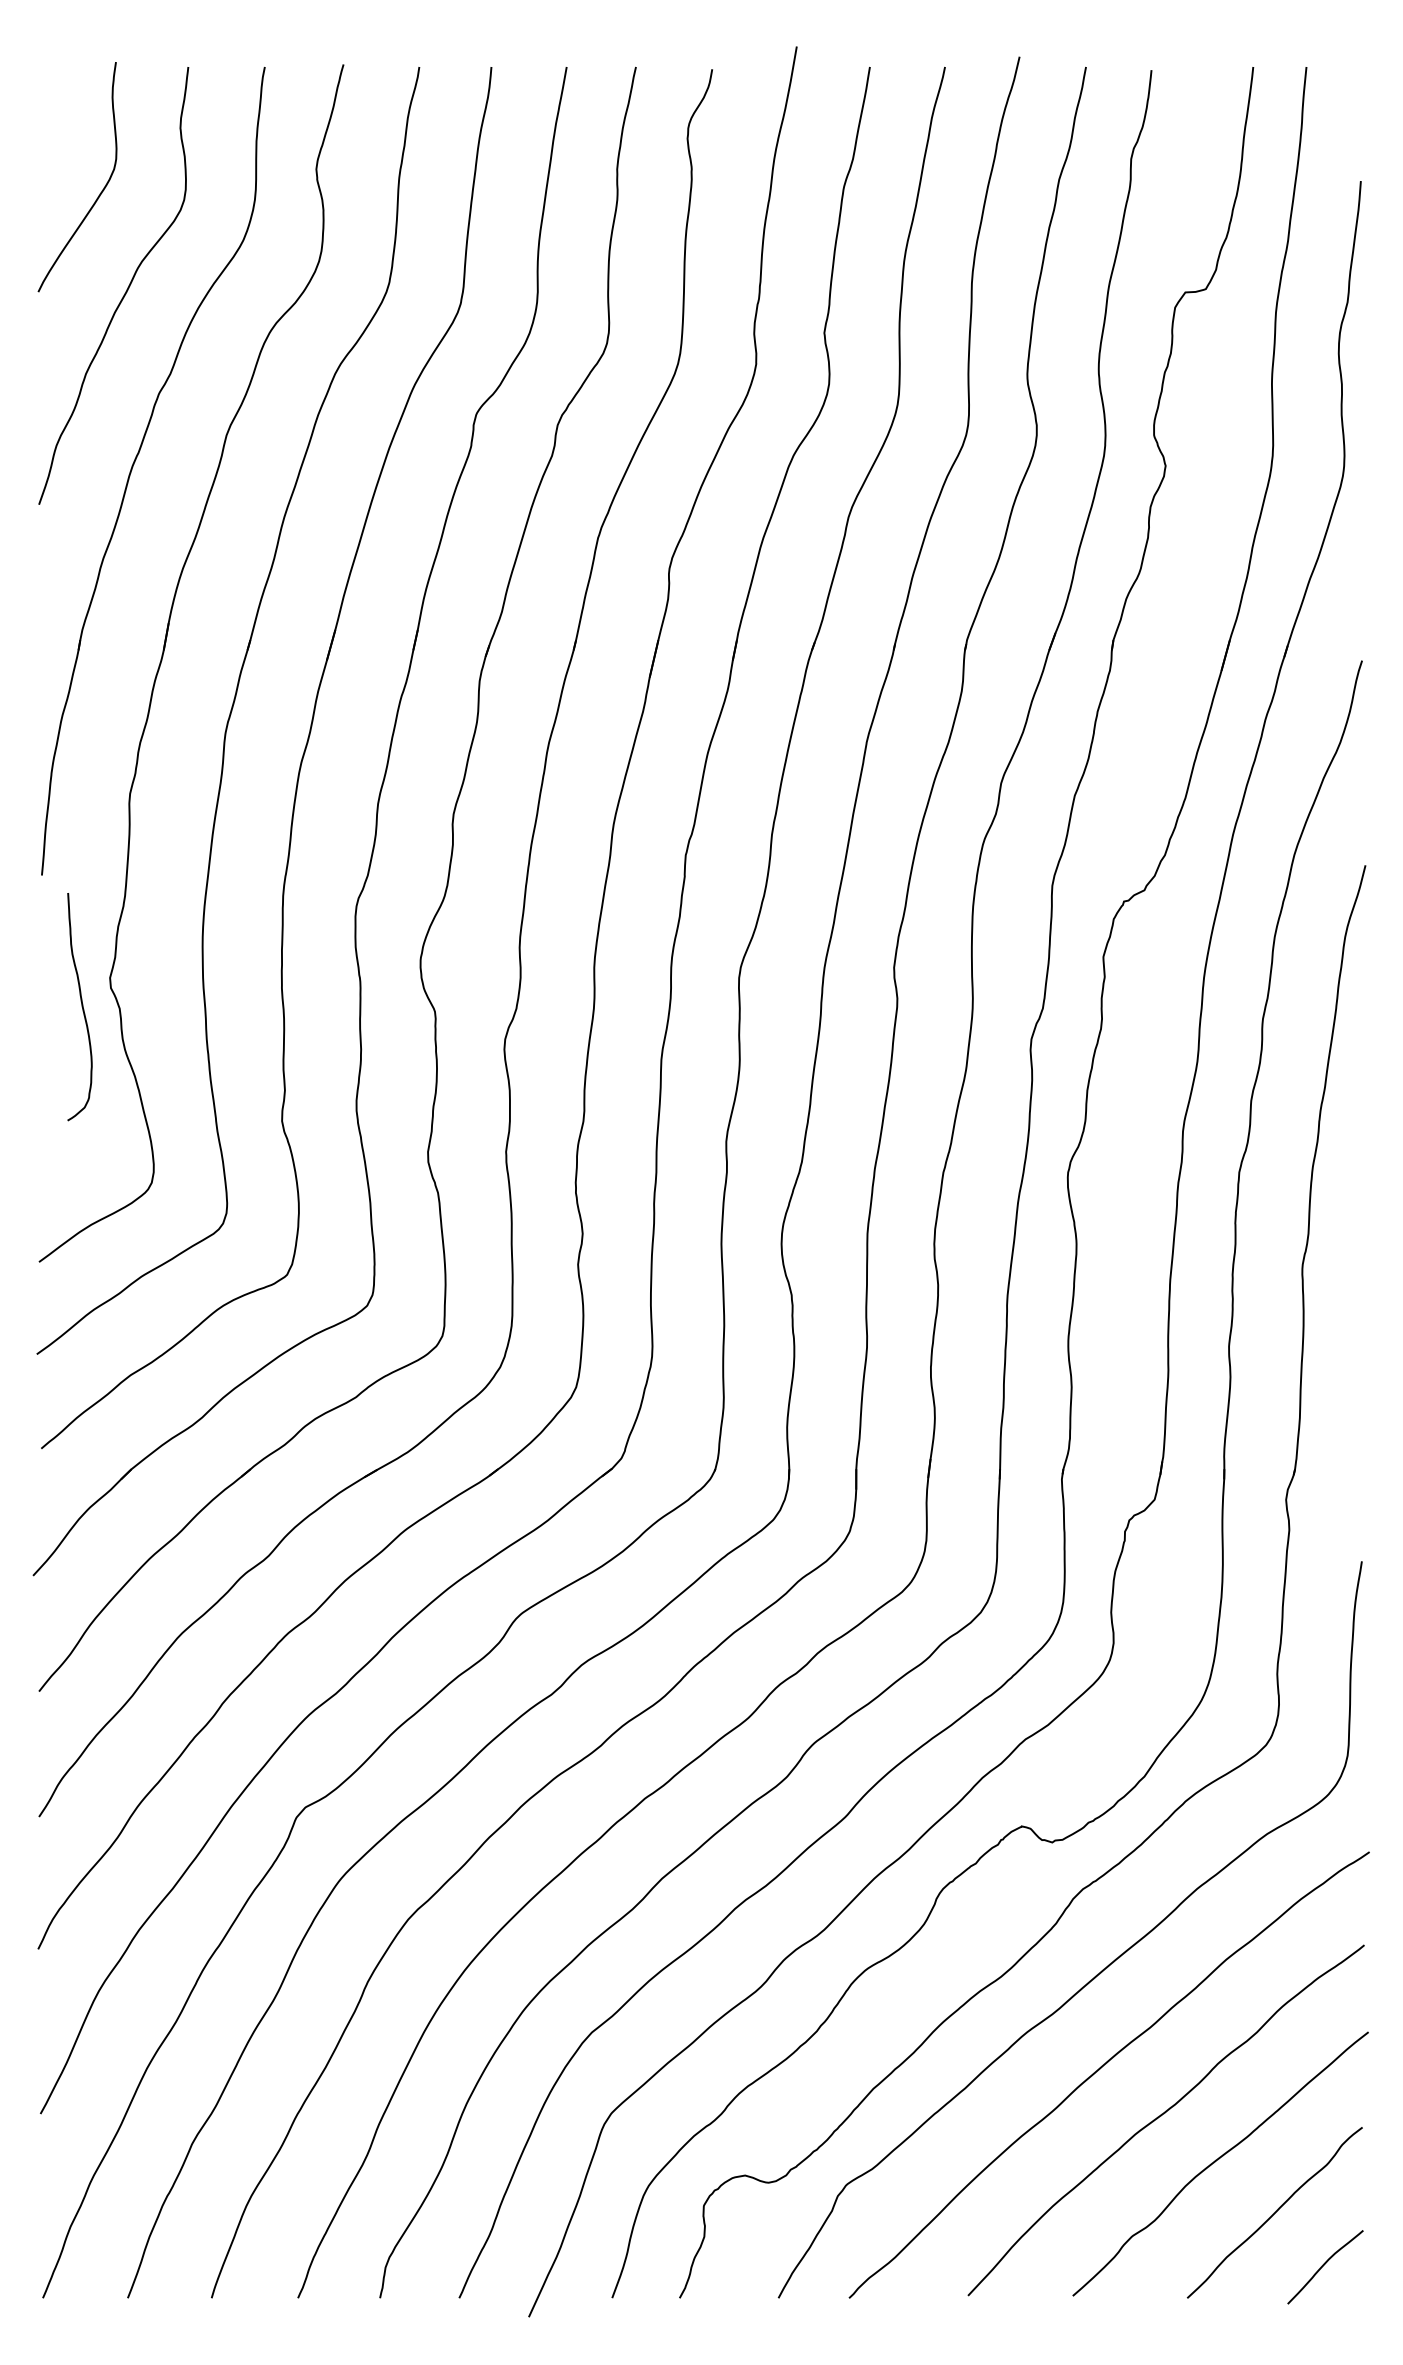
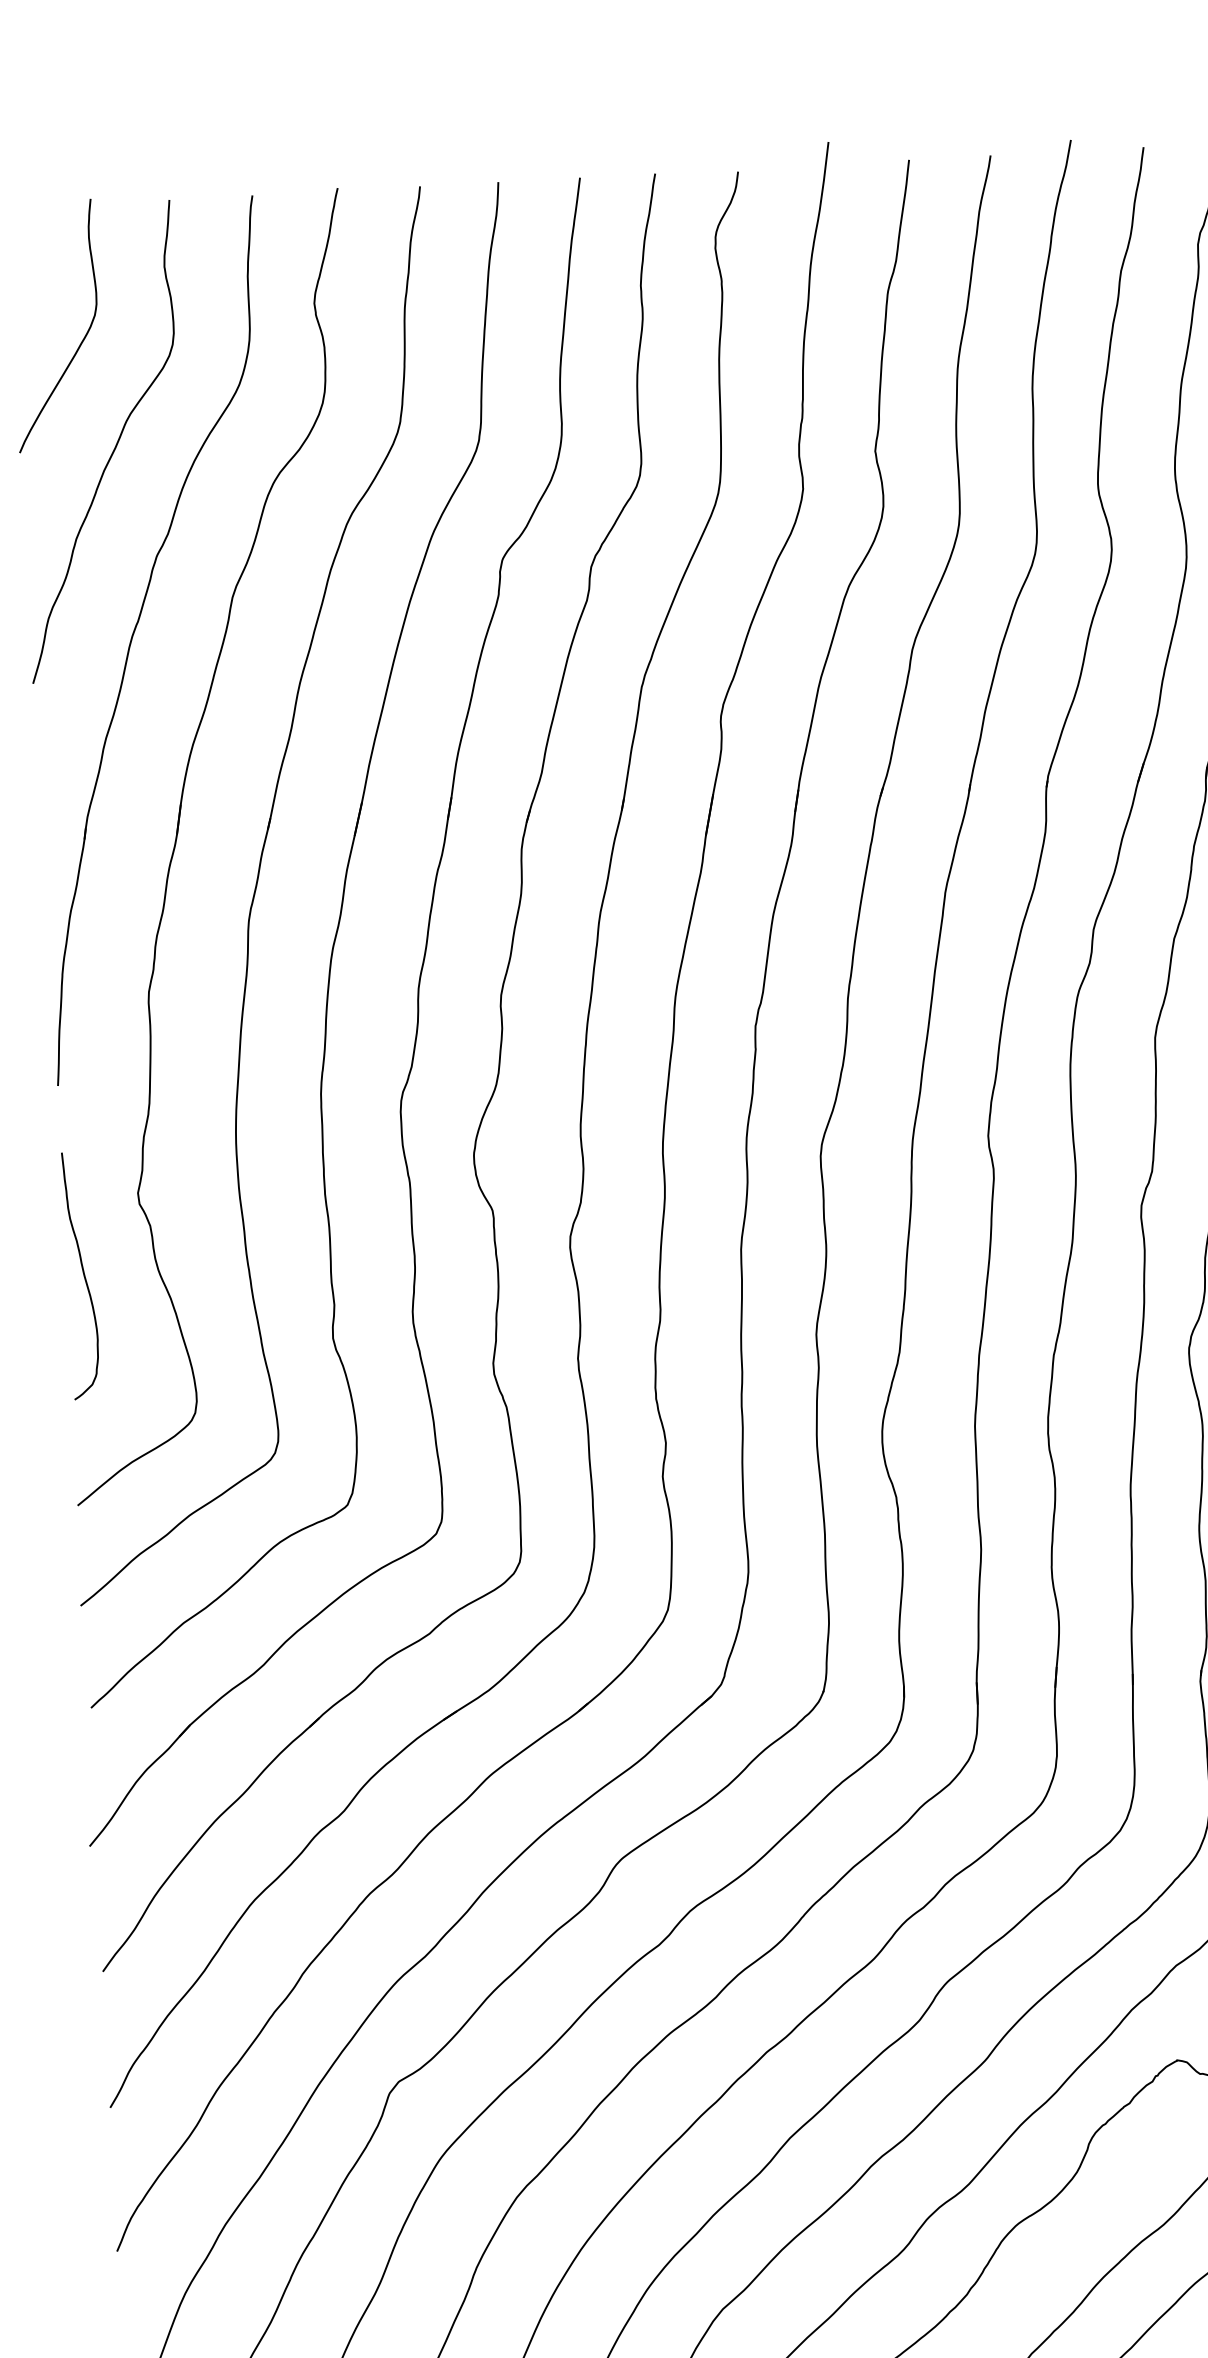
curve: (81, 1007) -> (83, 1276), moved

